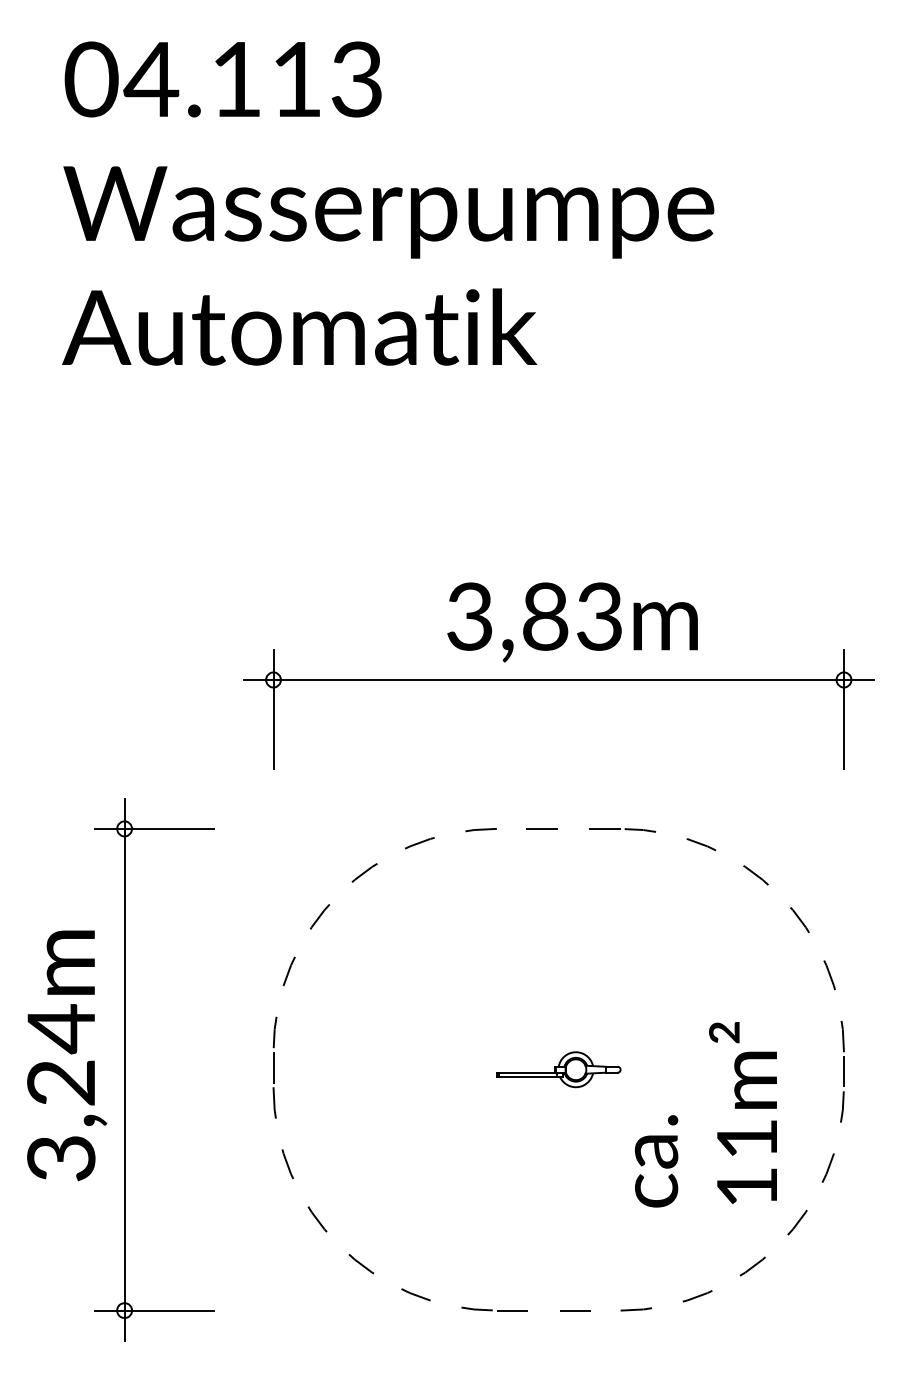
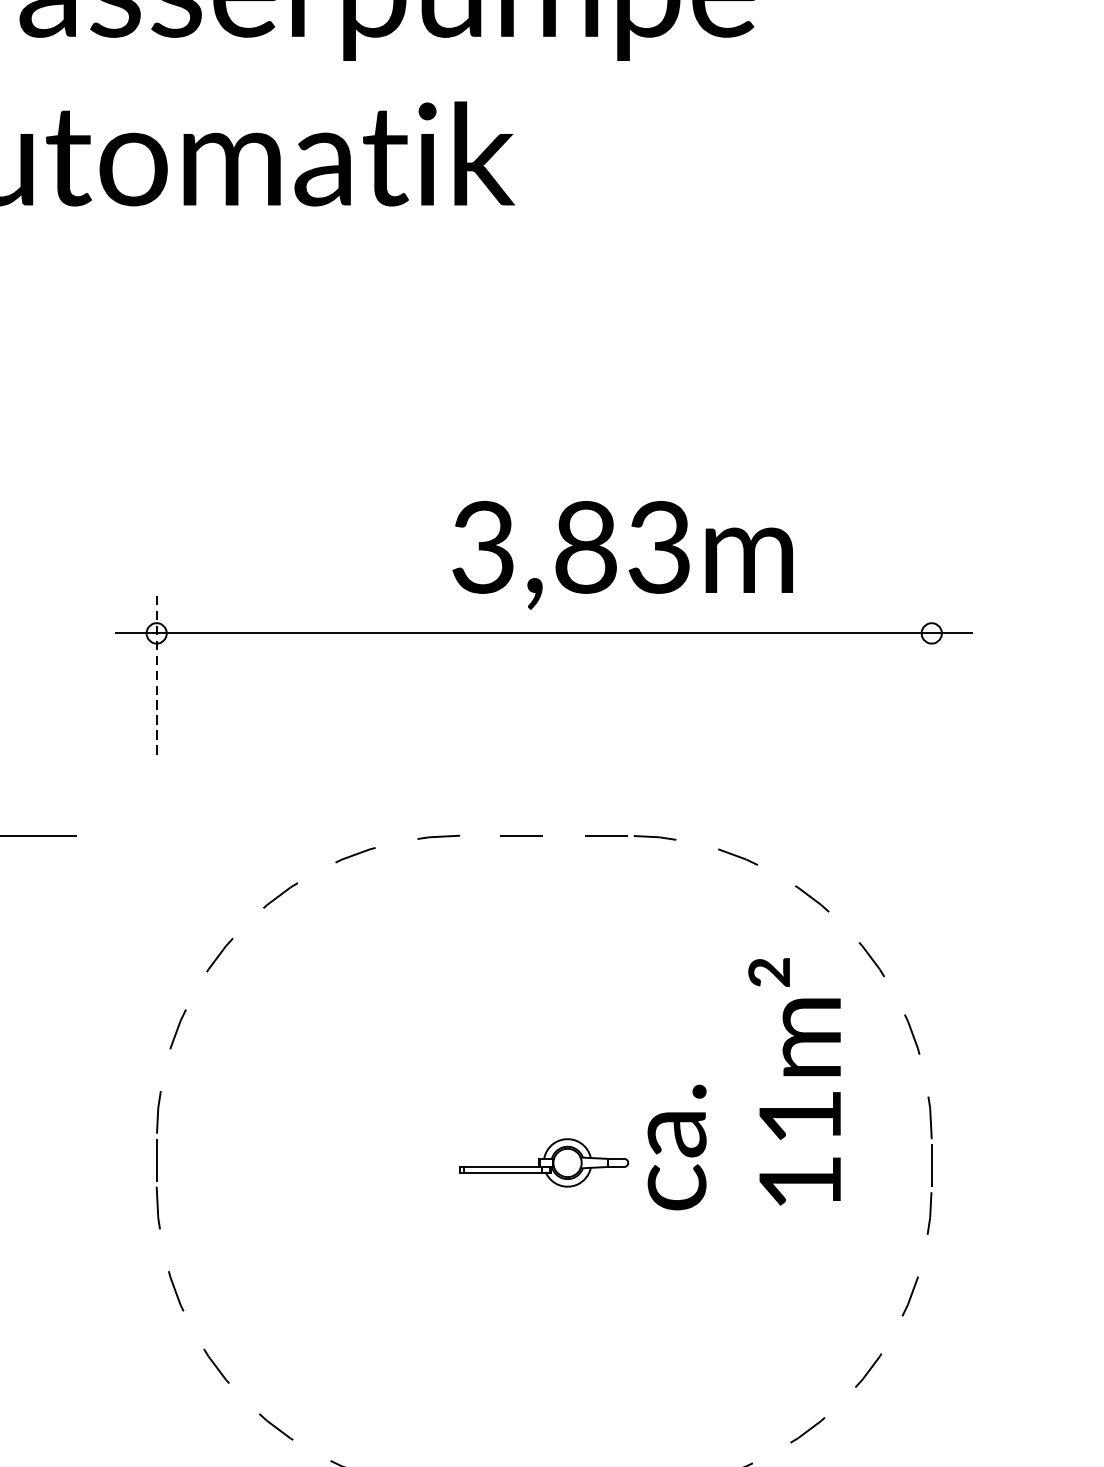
text: (572, 622) -> (622, 555), moved
line: (273, 709) -> (156, 673), solid -> dashed
line: (844, 709) -> (932, 673), removed
text: (705, 1114) -> (743, 1083), moved

